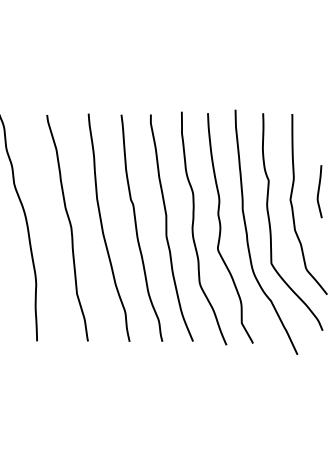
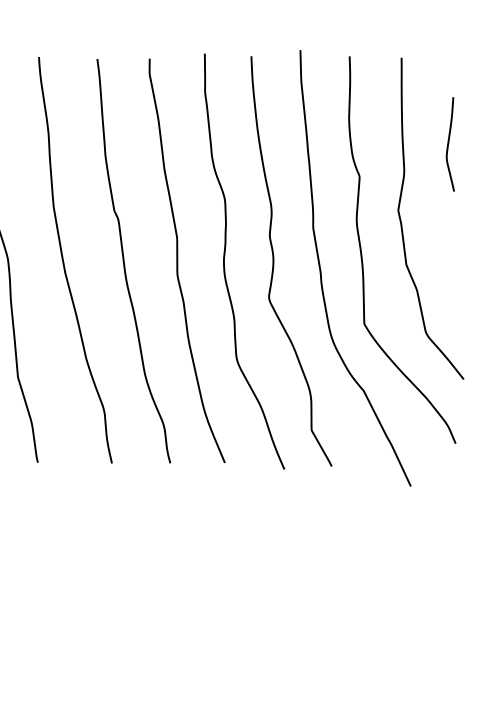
curve: (319, 191) -> (449, 144), moved

